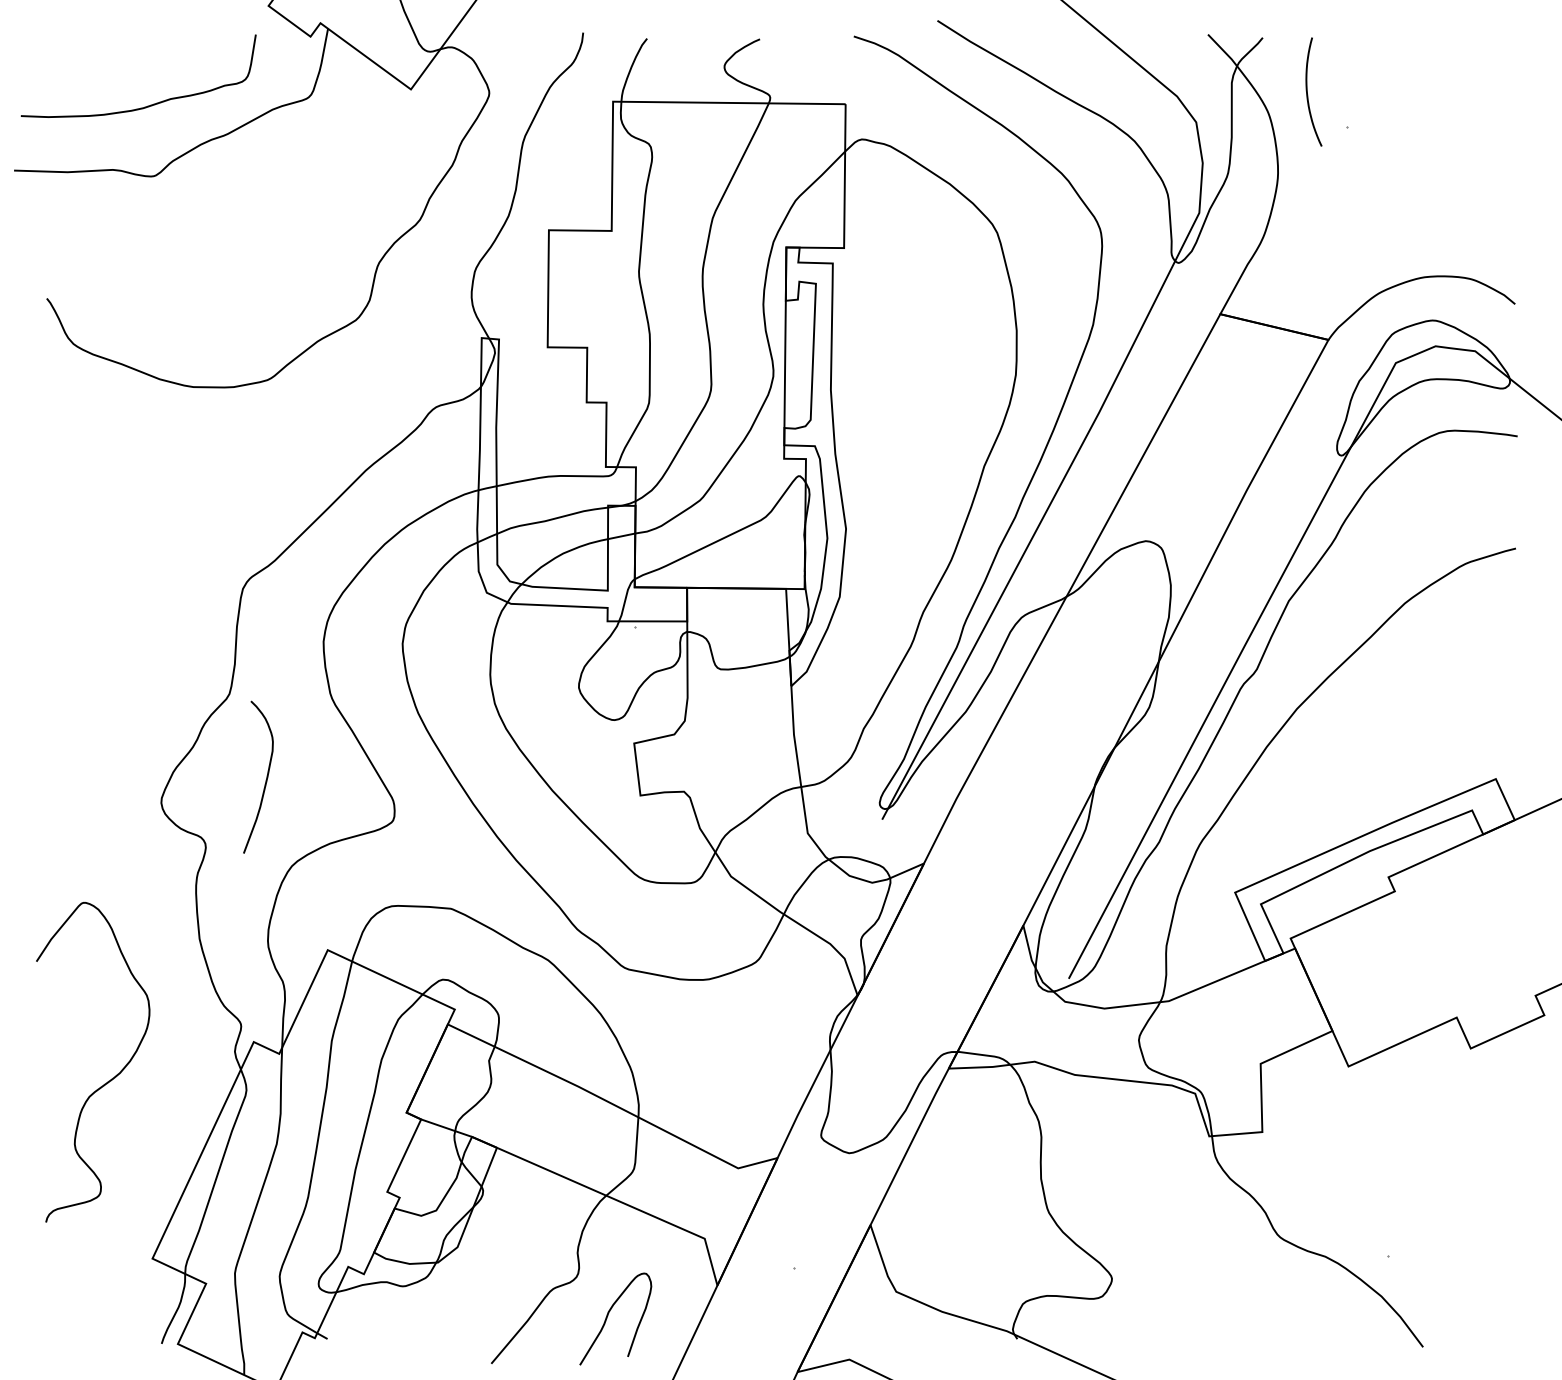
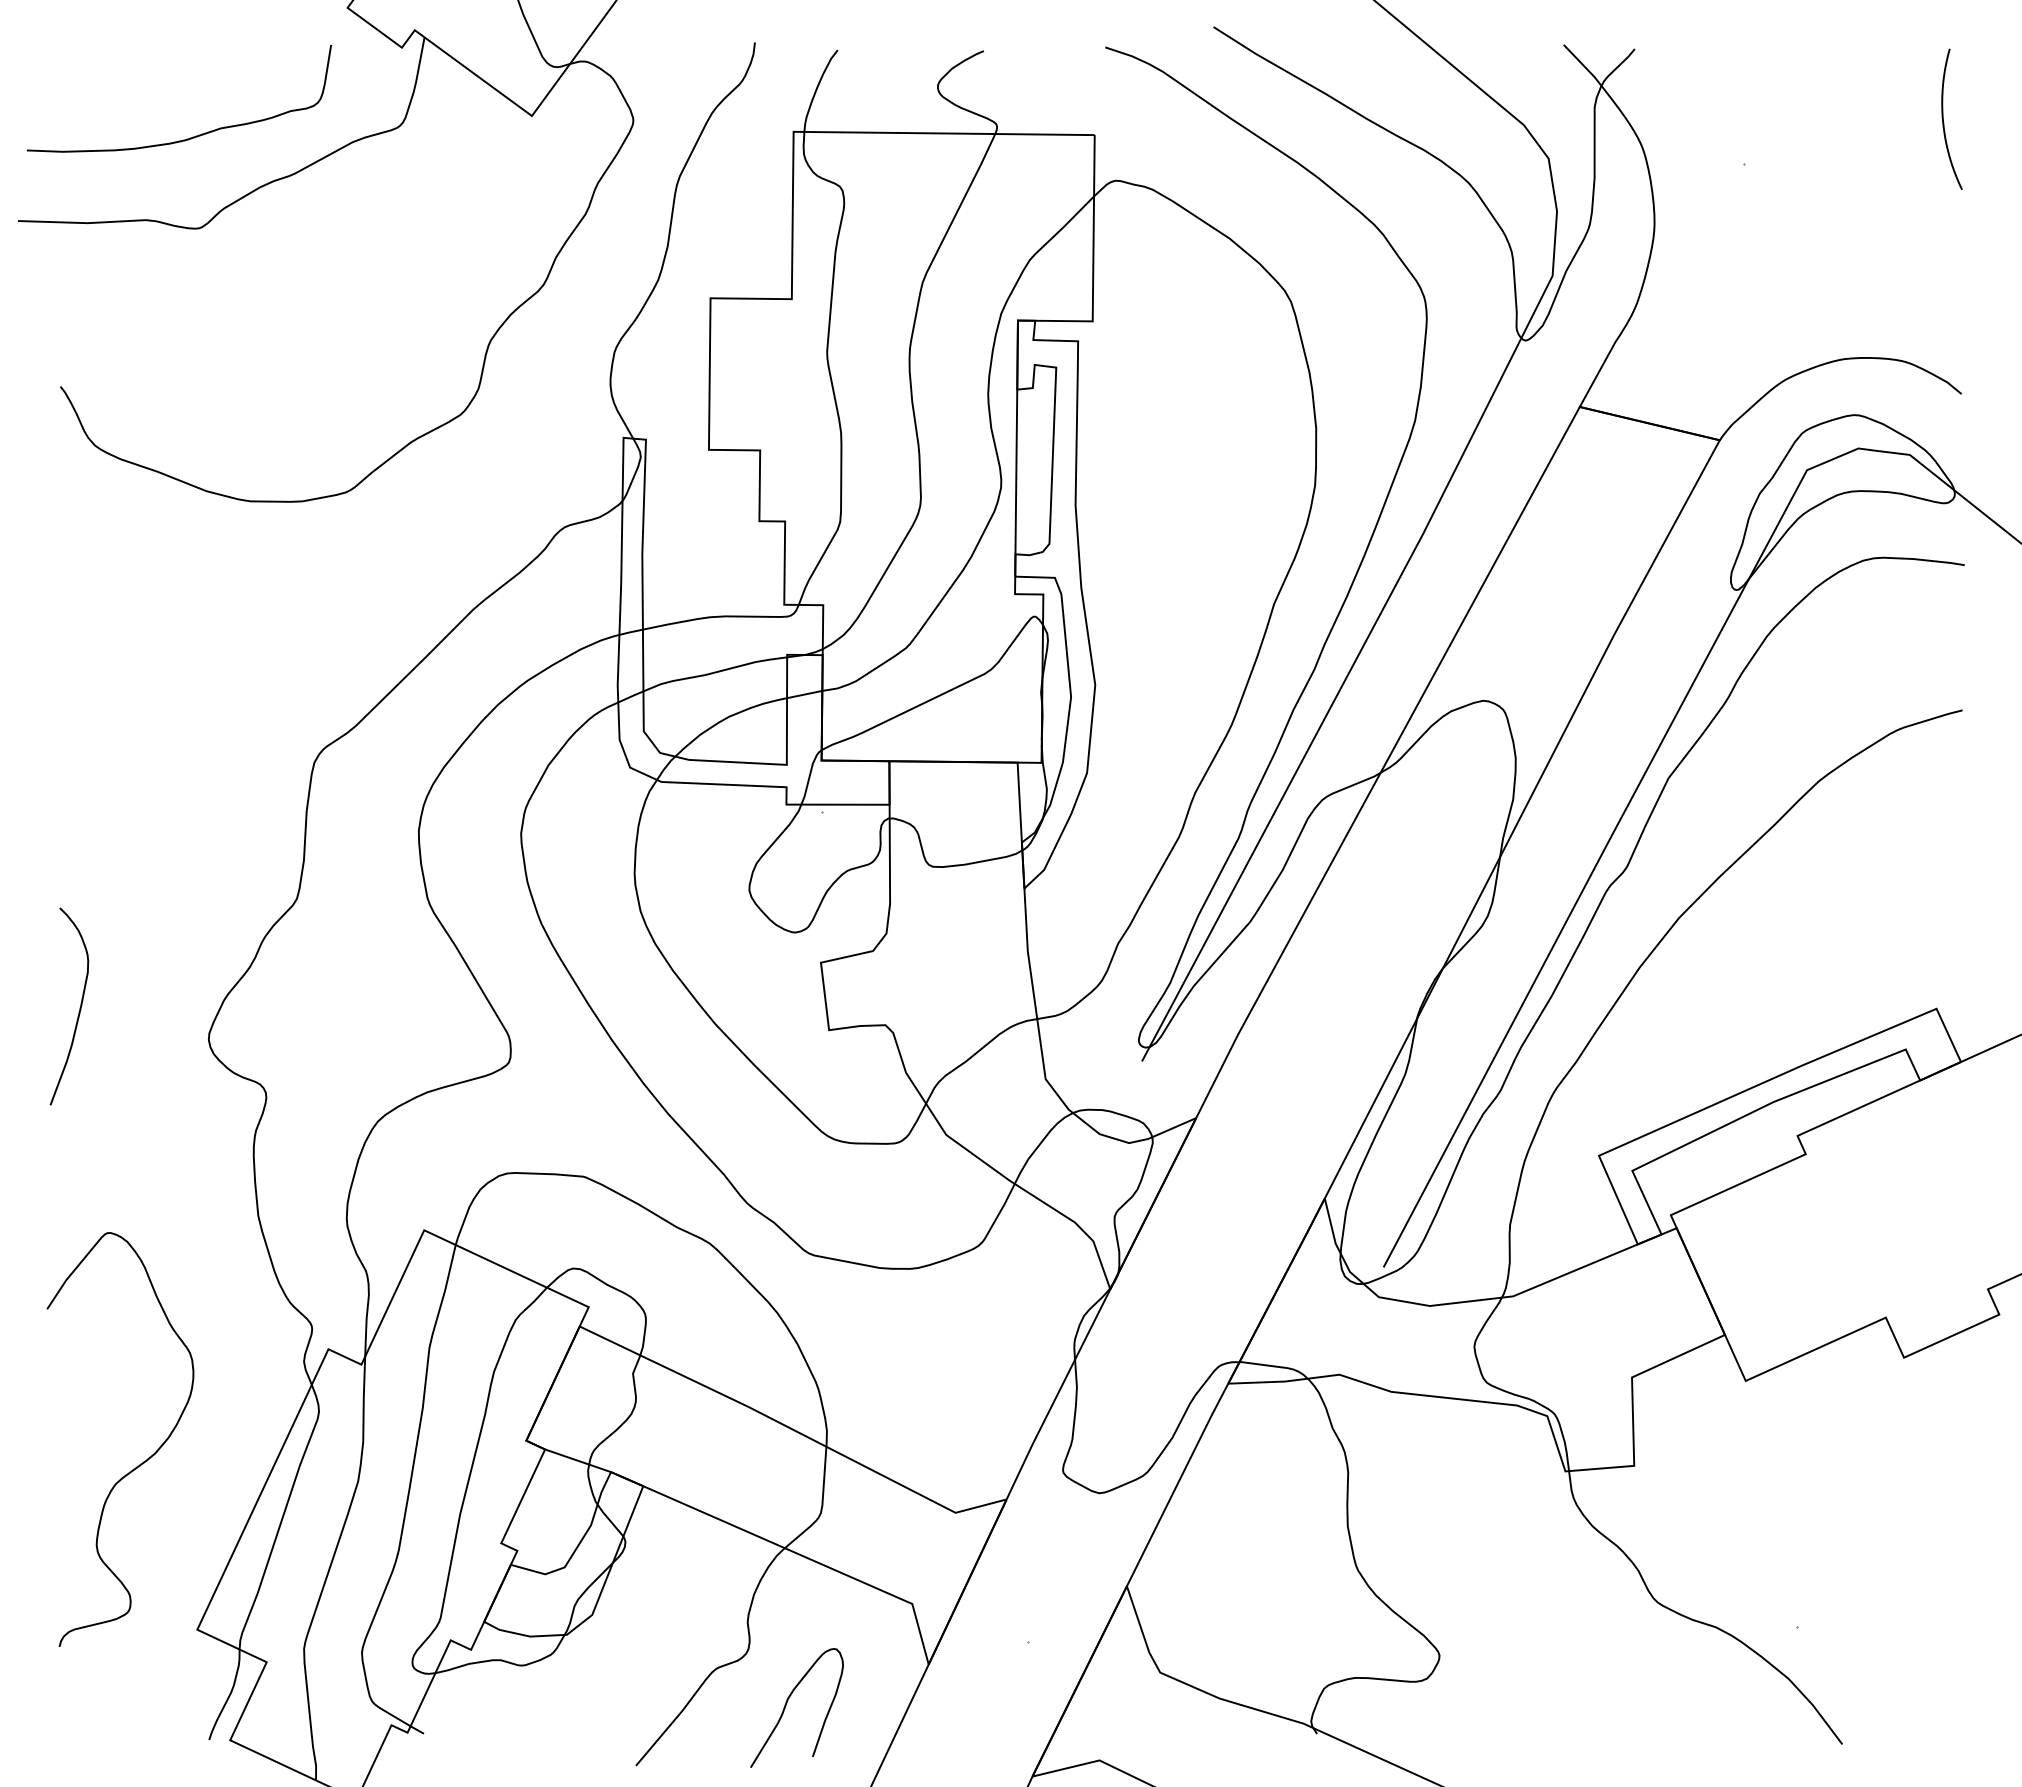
curve: (1307, 91) -> (1943, 118), moved
curve: (266, 778) -> (79, 1007), moved
curve: (108, 1080) -> (140, 1463), moved

